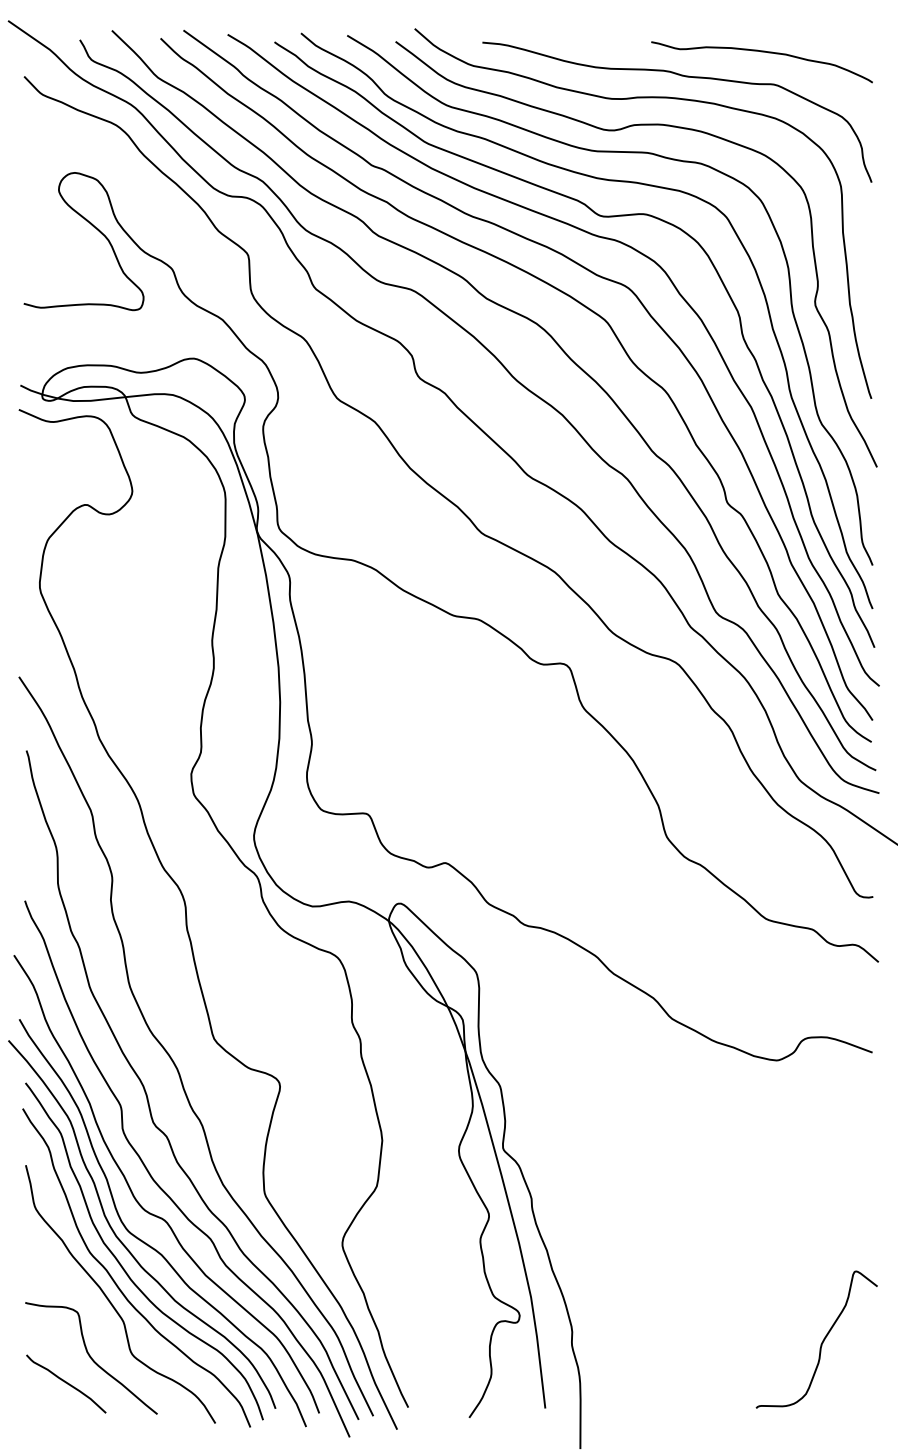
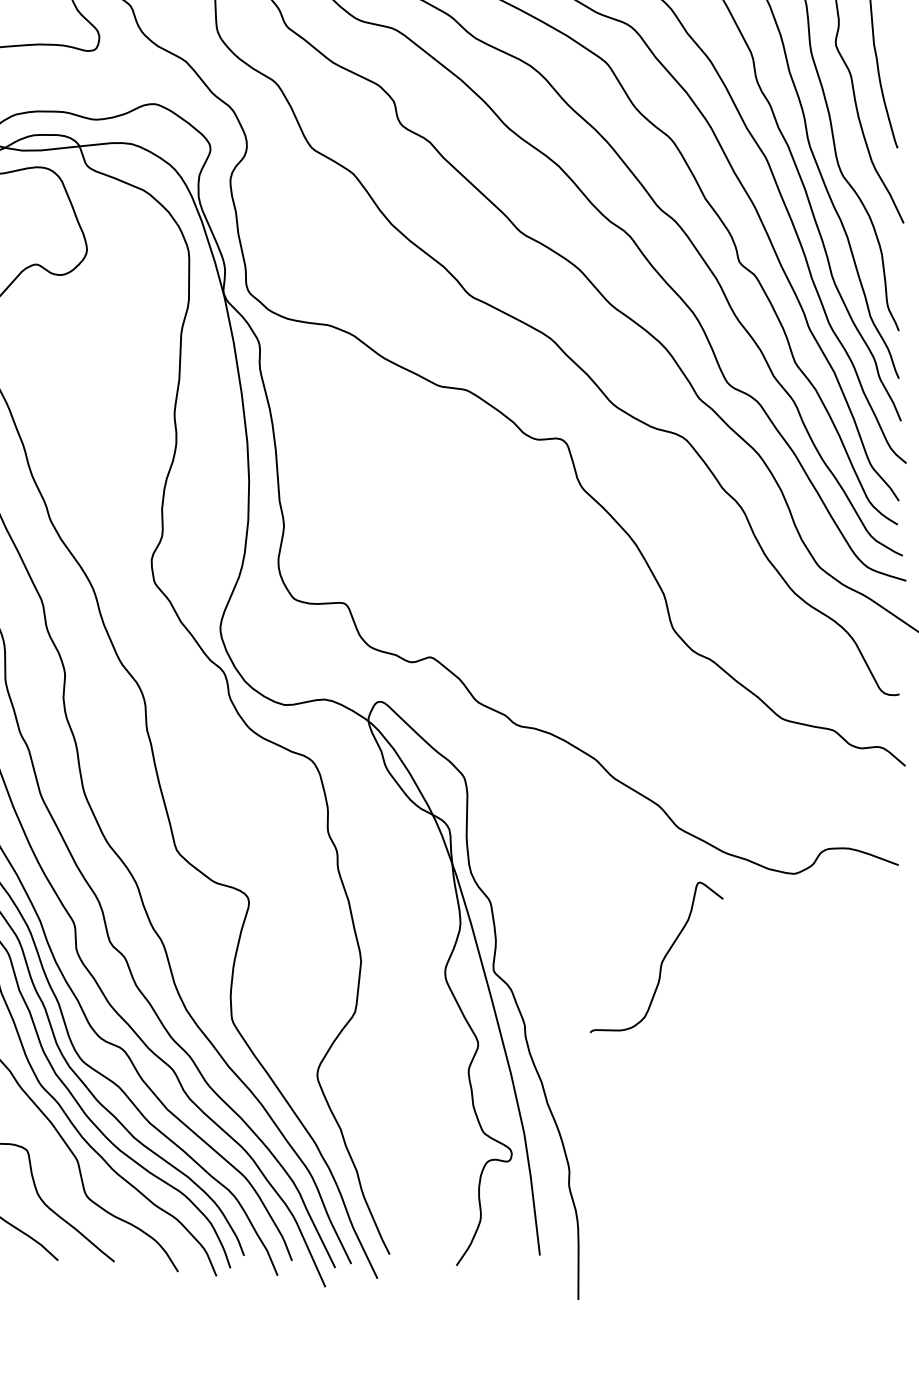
curve: (821, 1342) -> (661, 960), moved

